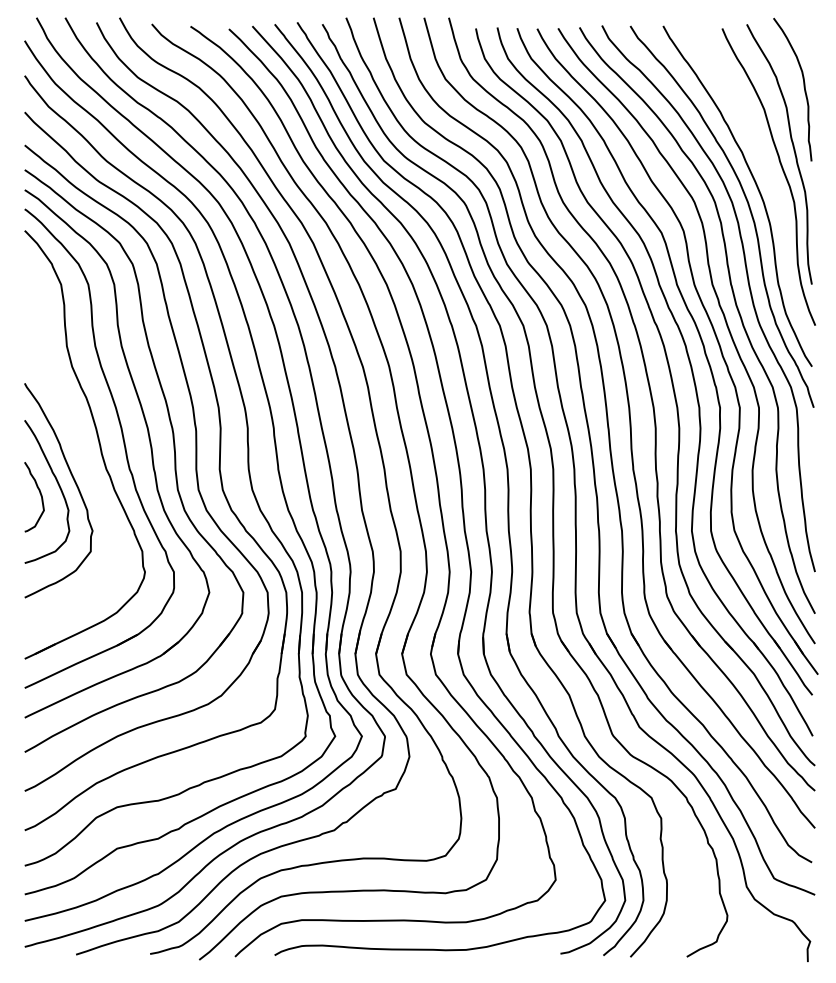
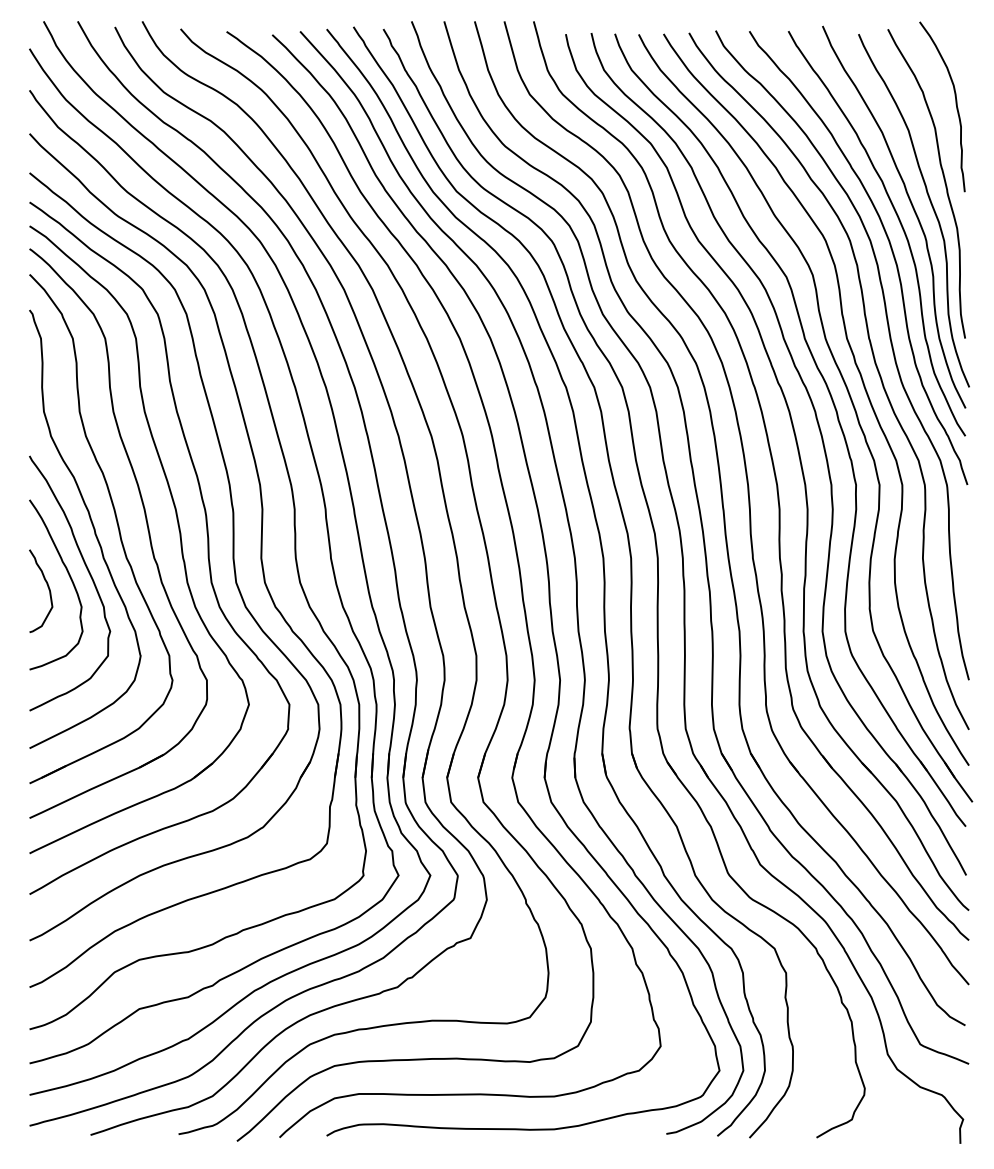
curve: (767, 175) -> (912, 208), added
curve: (77, 443) -> (92, 527), added

